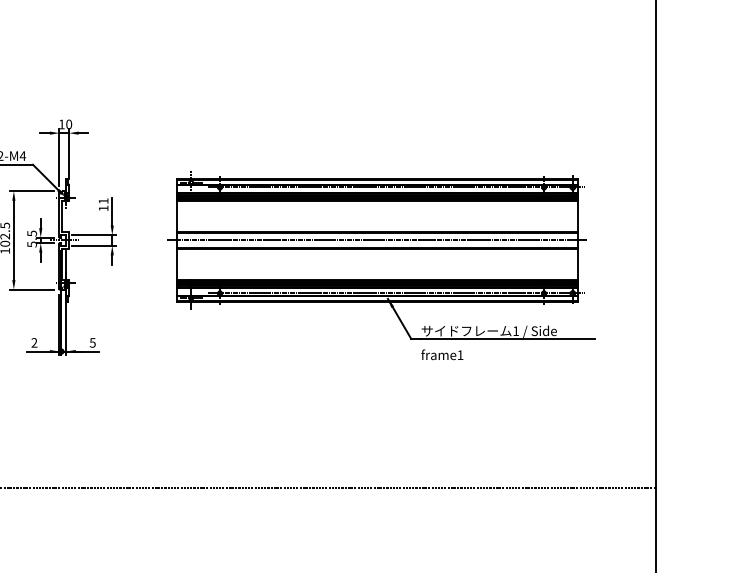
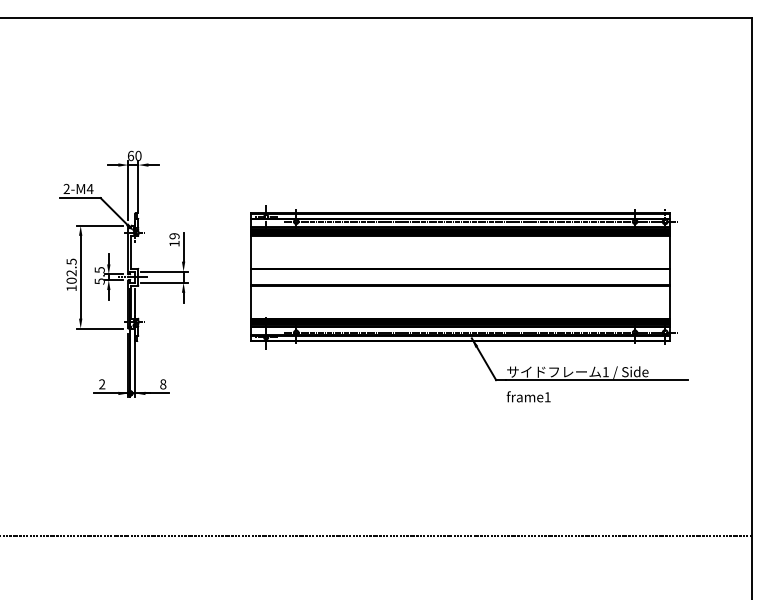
text: (62, 124) -> (131, 155), 10 -> 60
text: (103, 201) -> (174, 236), 11 -> 19
line: (377, 240) -> (460, 277), removed
text: (93, 343) -> (163, 384), 5 -> 8

